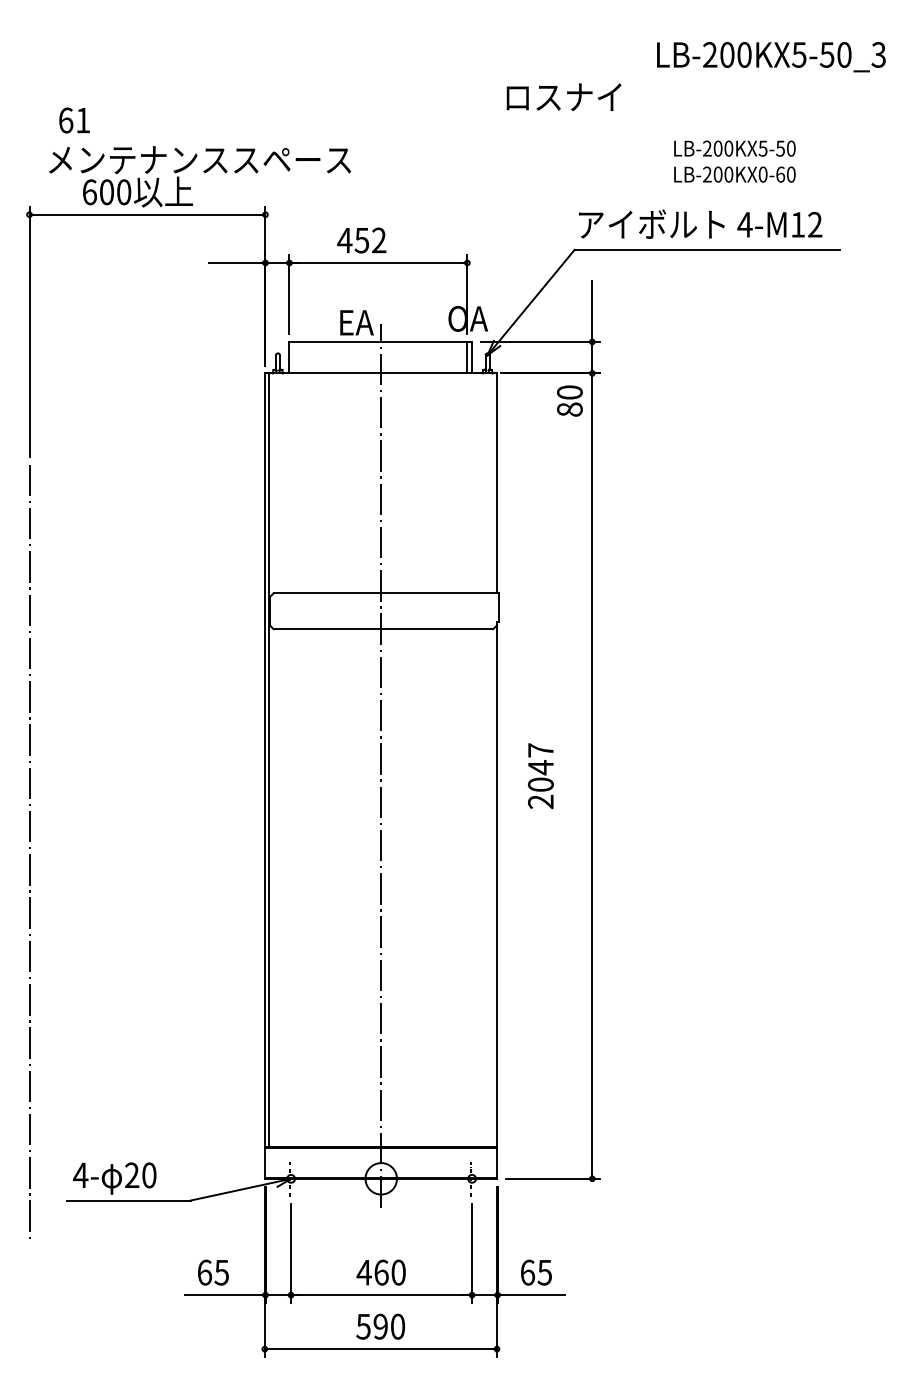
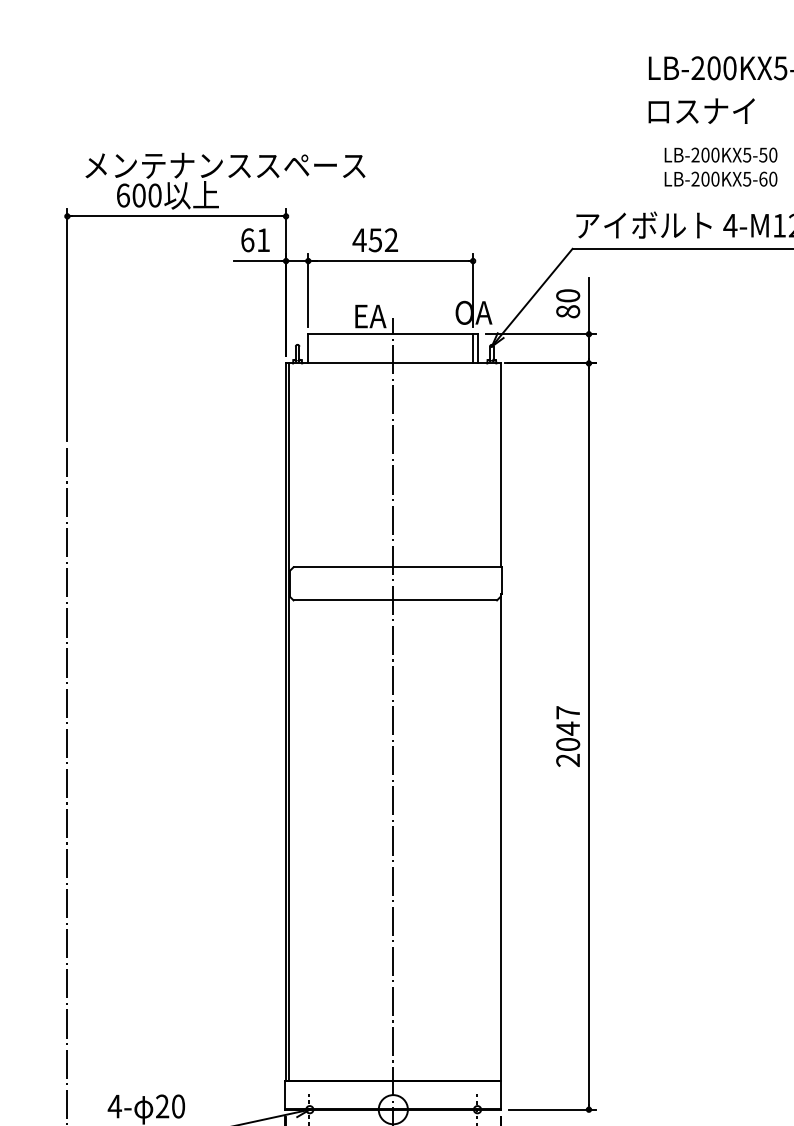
text: (563, 96) -> (701, 110), moved
text: (74, 120) -> (255, 240), moved
text: (762, 174) -> (746, 179), LB-200KX0-60 -> LB-200KX5-60
text: (569, 400) -> (567, 303), moved
text: (540, 775) -> (567, 735), moved

